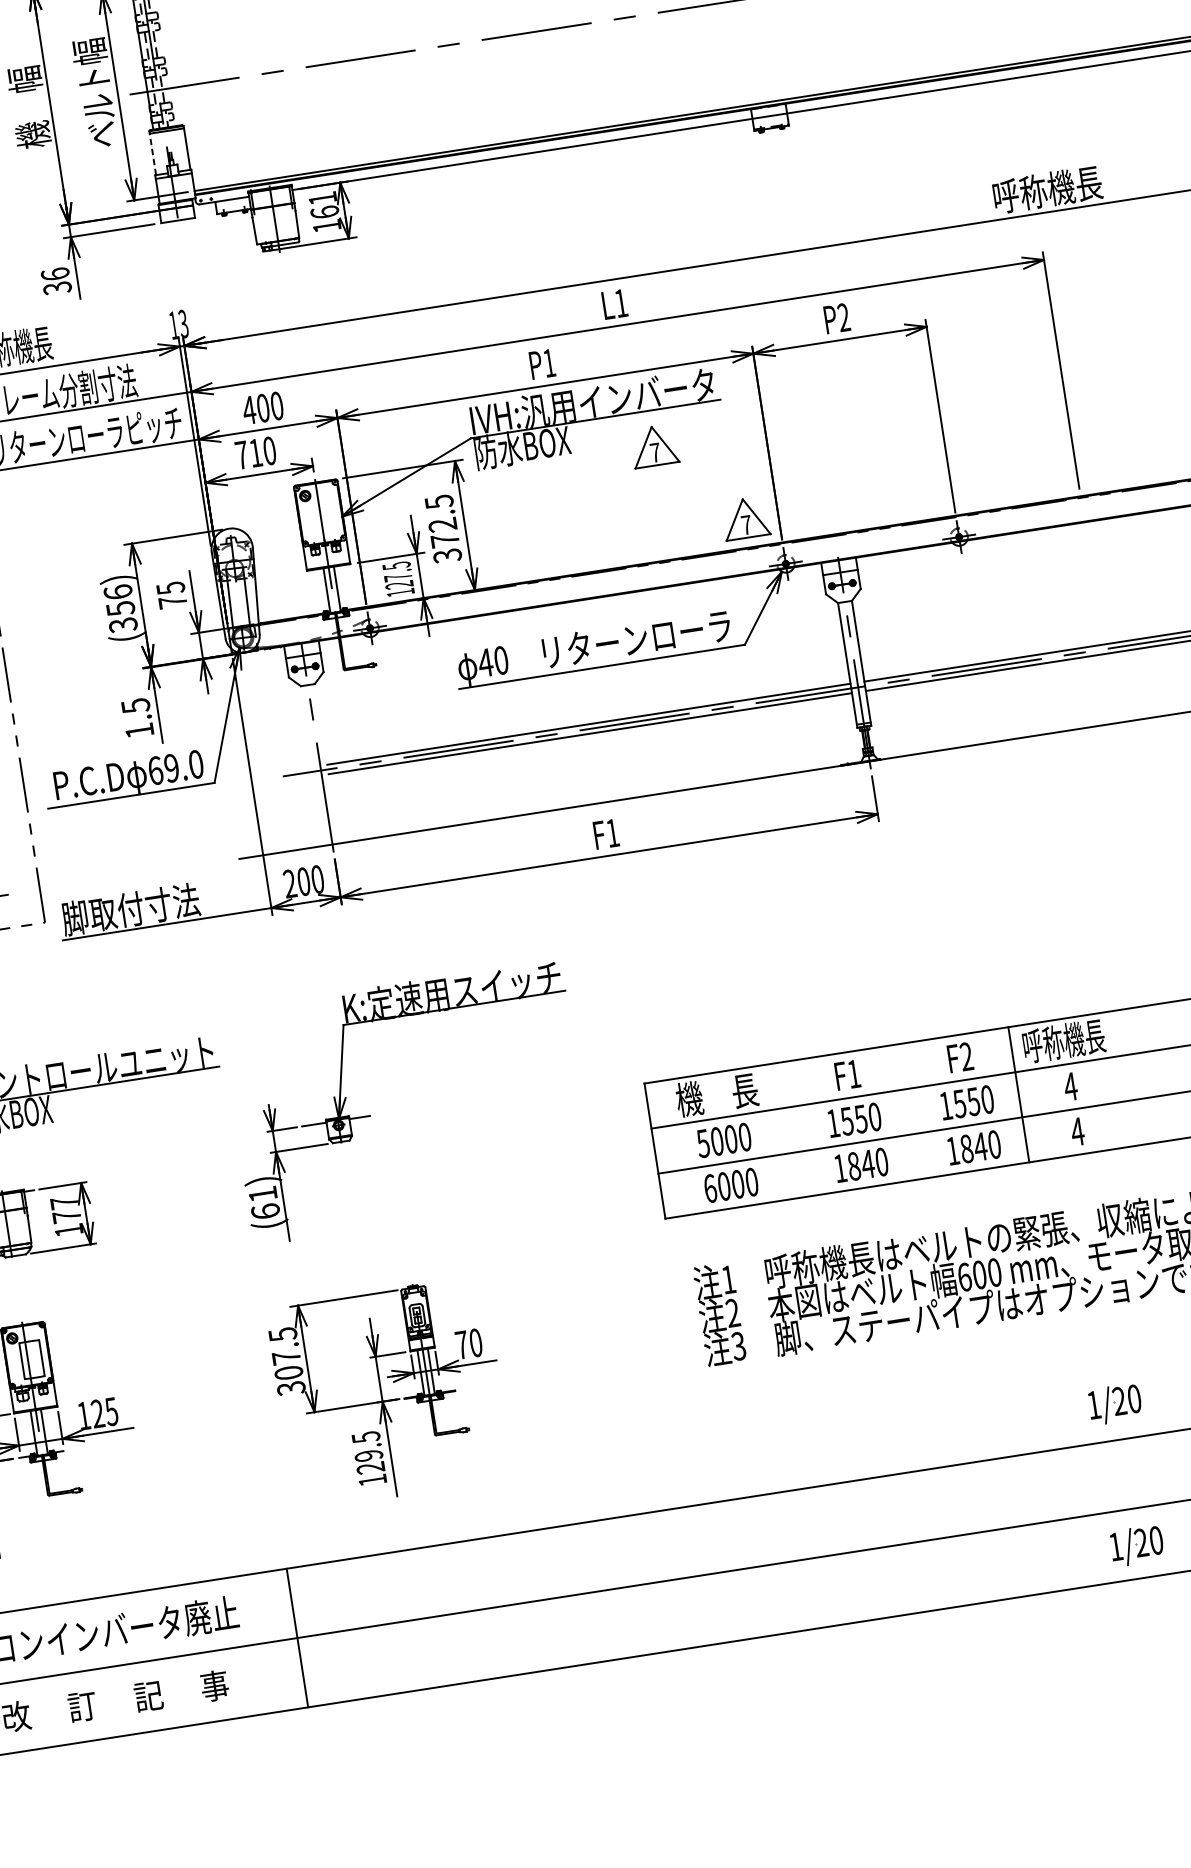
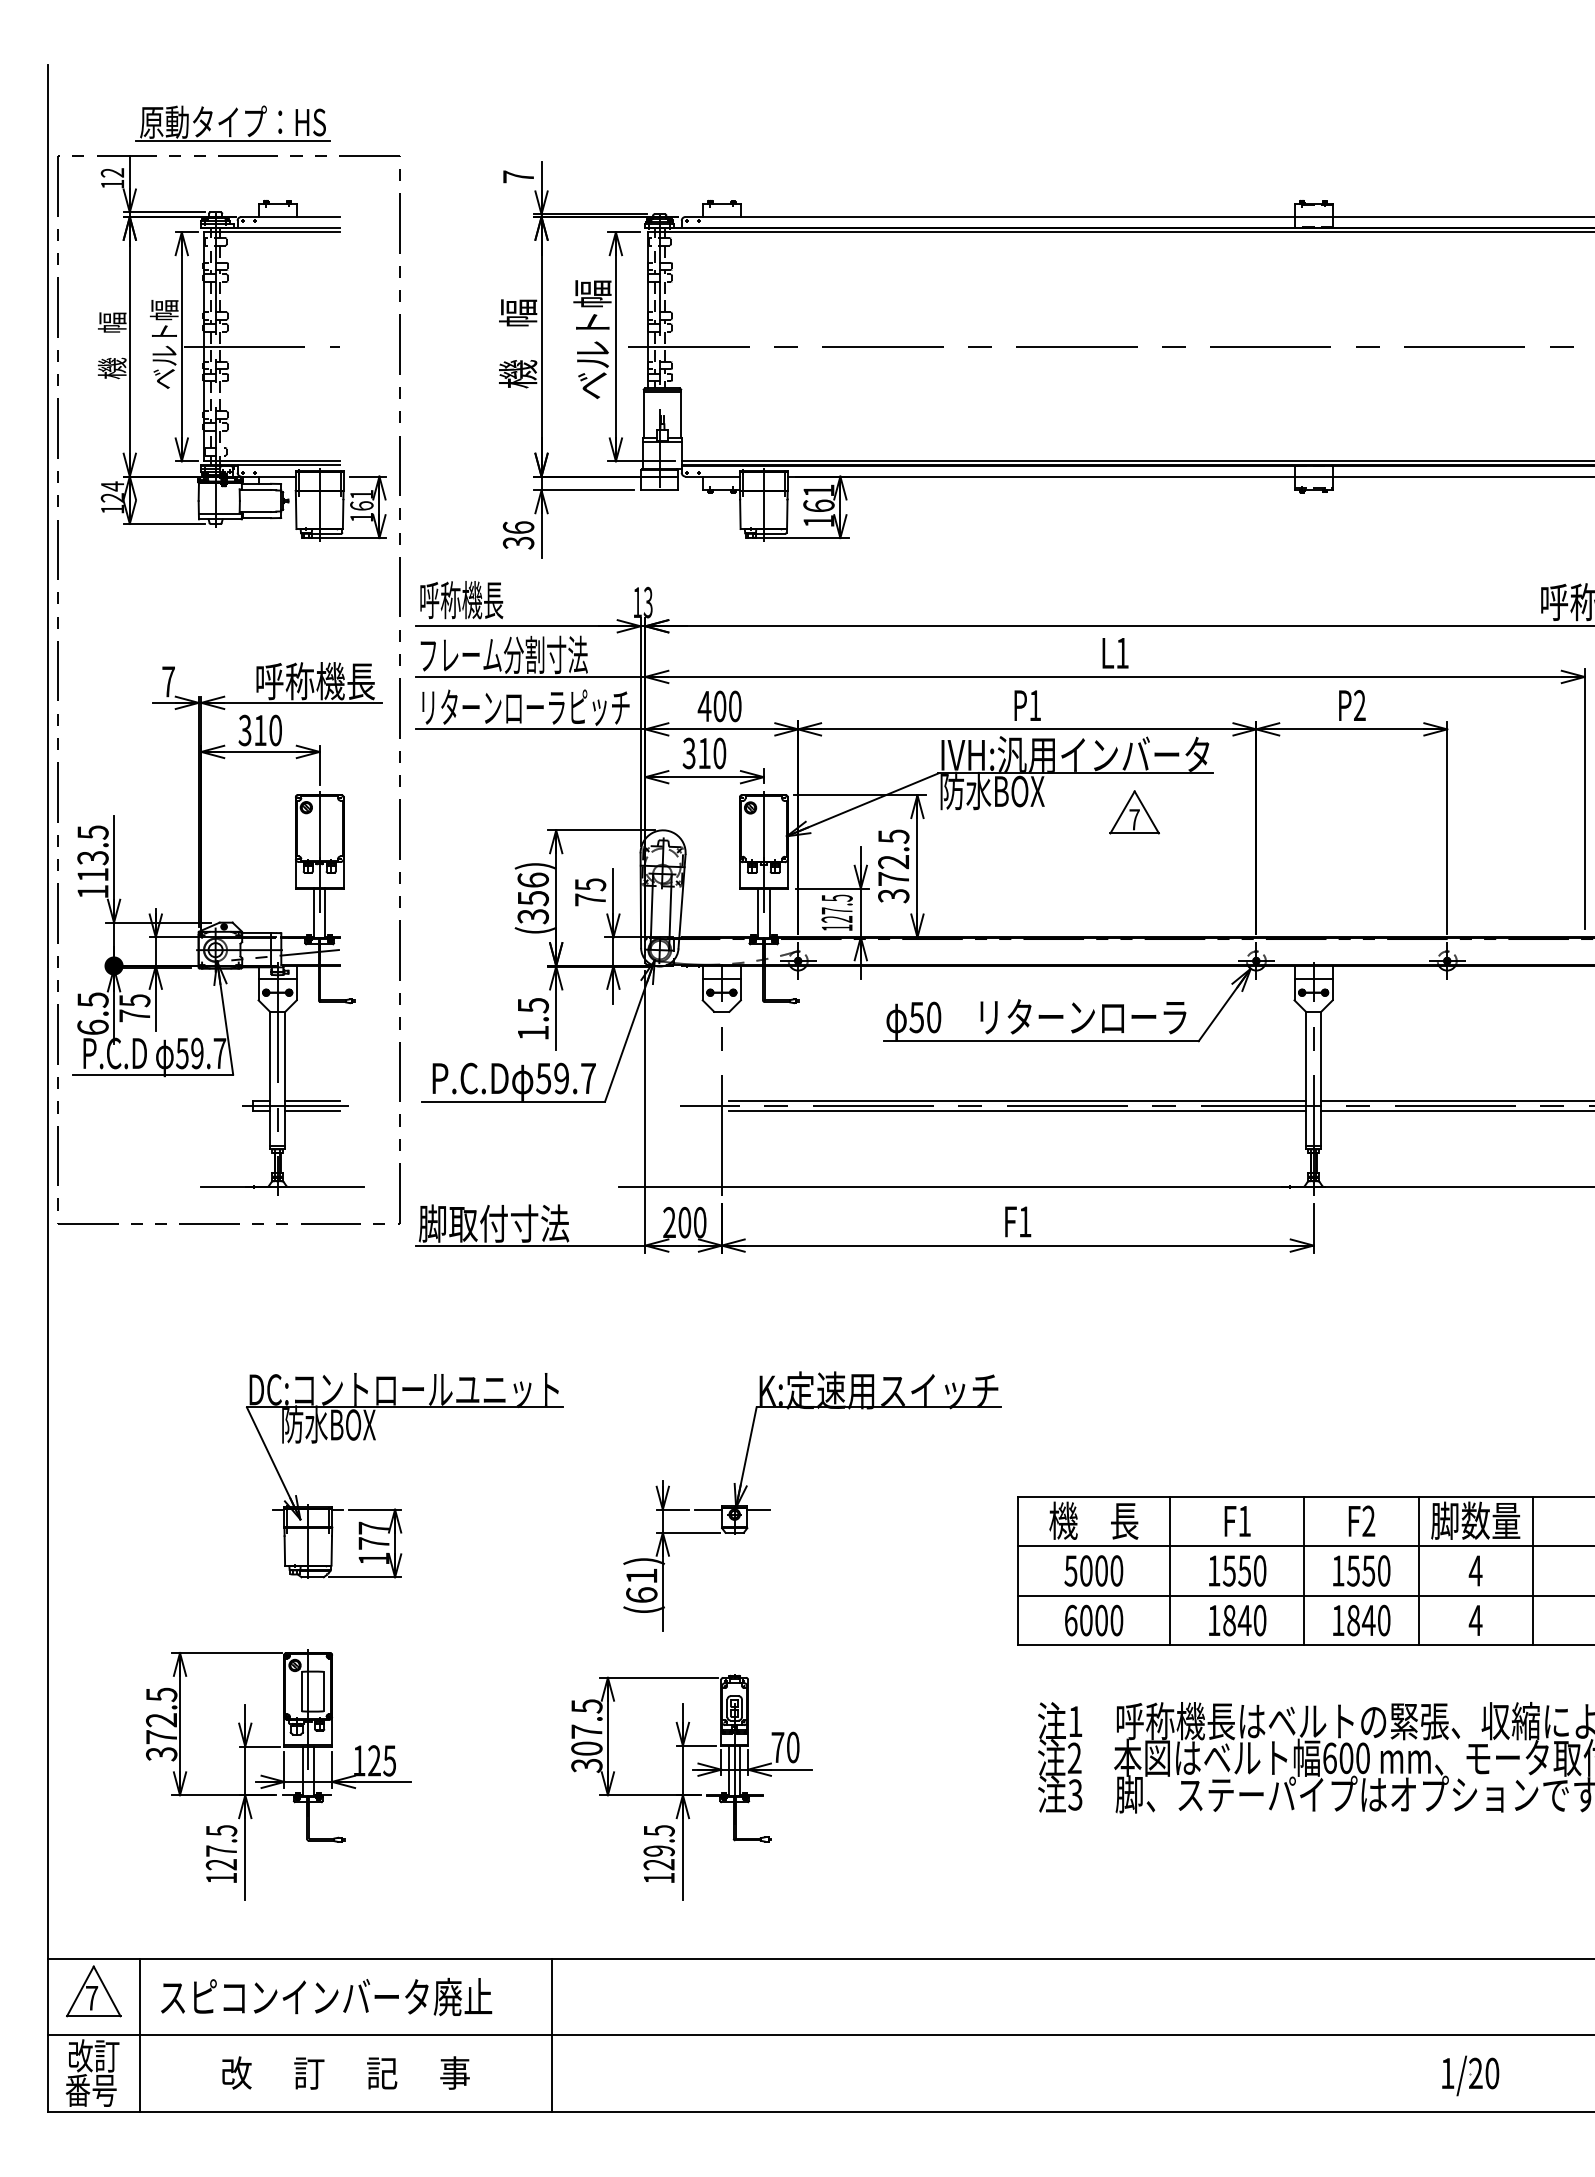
line: (152, 154) -> (643, 415), dashed -> solid
text: (241, 455) -> (688, 753), 710 -> 310
part: (745, 518) -> (1220, 905), removed
text: (485, 662) -> (916, 1017), 40 -> 50
text: (175, 767) -> (565, 1078), 69.0 -> 59.7
text: (1063, 1040) -> (1475, 1520), 呼称機長 -> 脚数量
line: (1123, 1078) -> (1533, 1570), added
line: (915, 1110) -> (1304, 1570), added
part: (370, 1115) -> (770, 1509), moved
line: (793, 1129) -> (1170, 1570), added
part: (1114, 1403) -> (1470, 1919), removed

